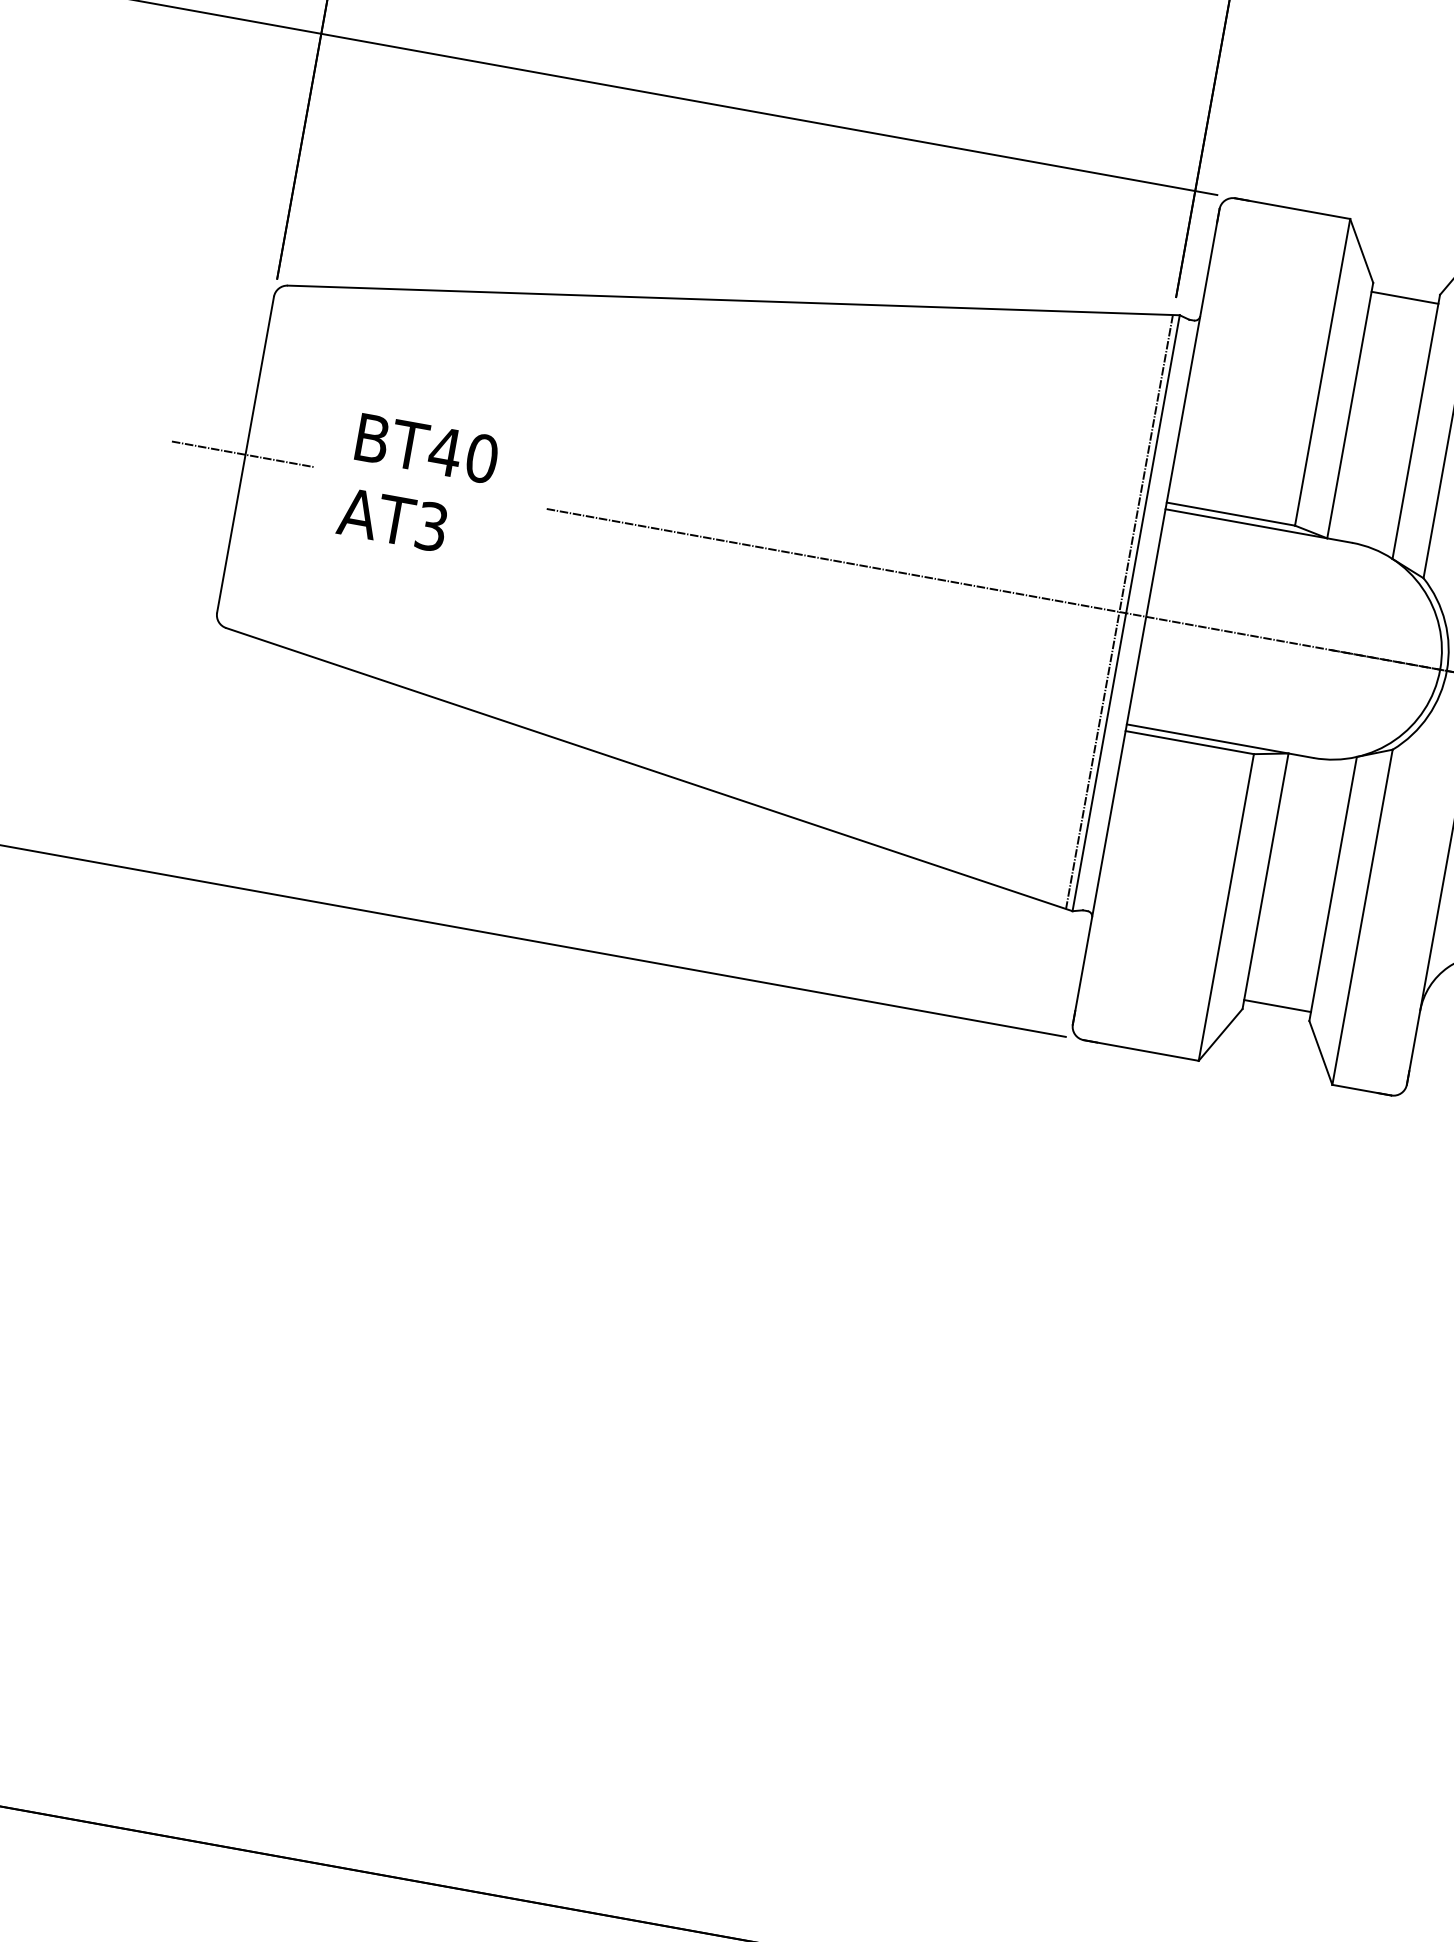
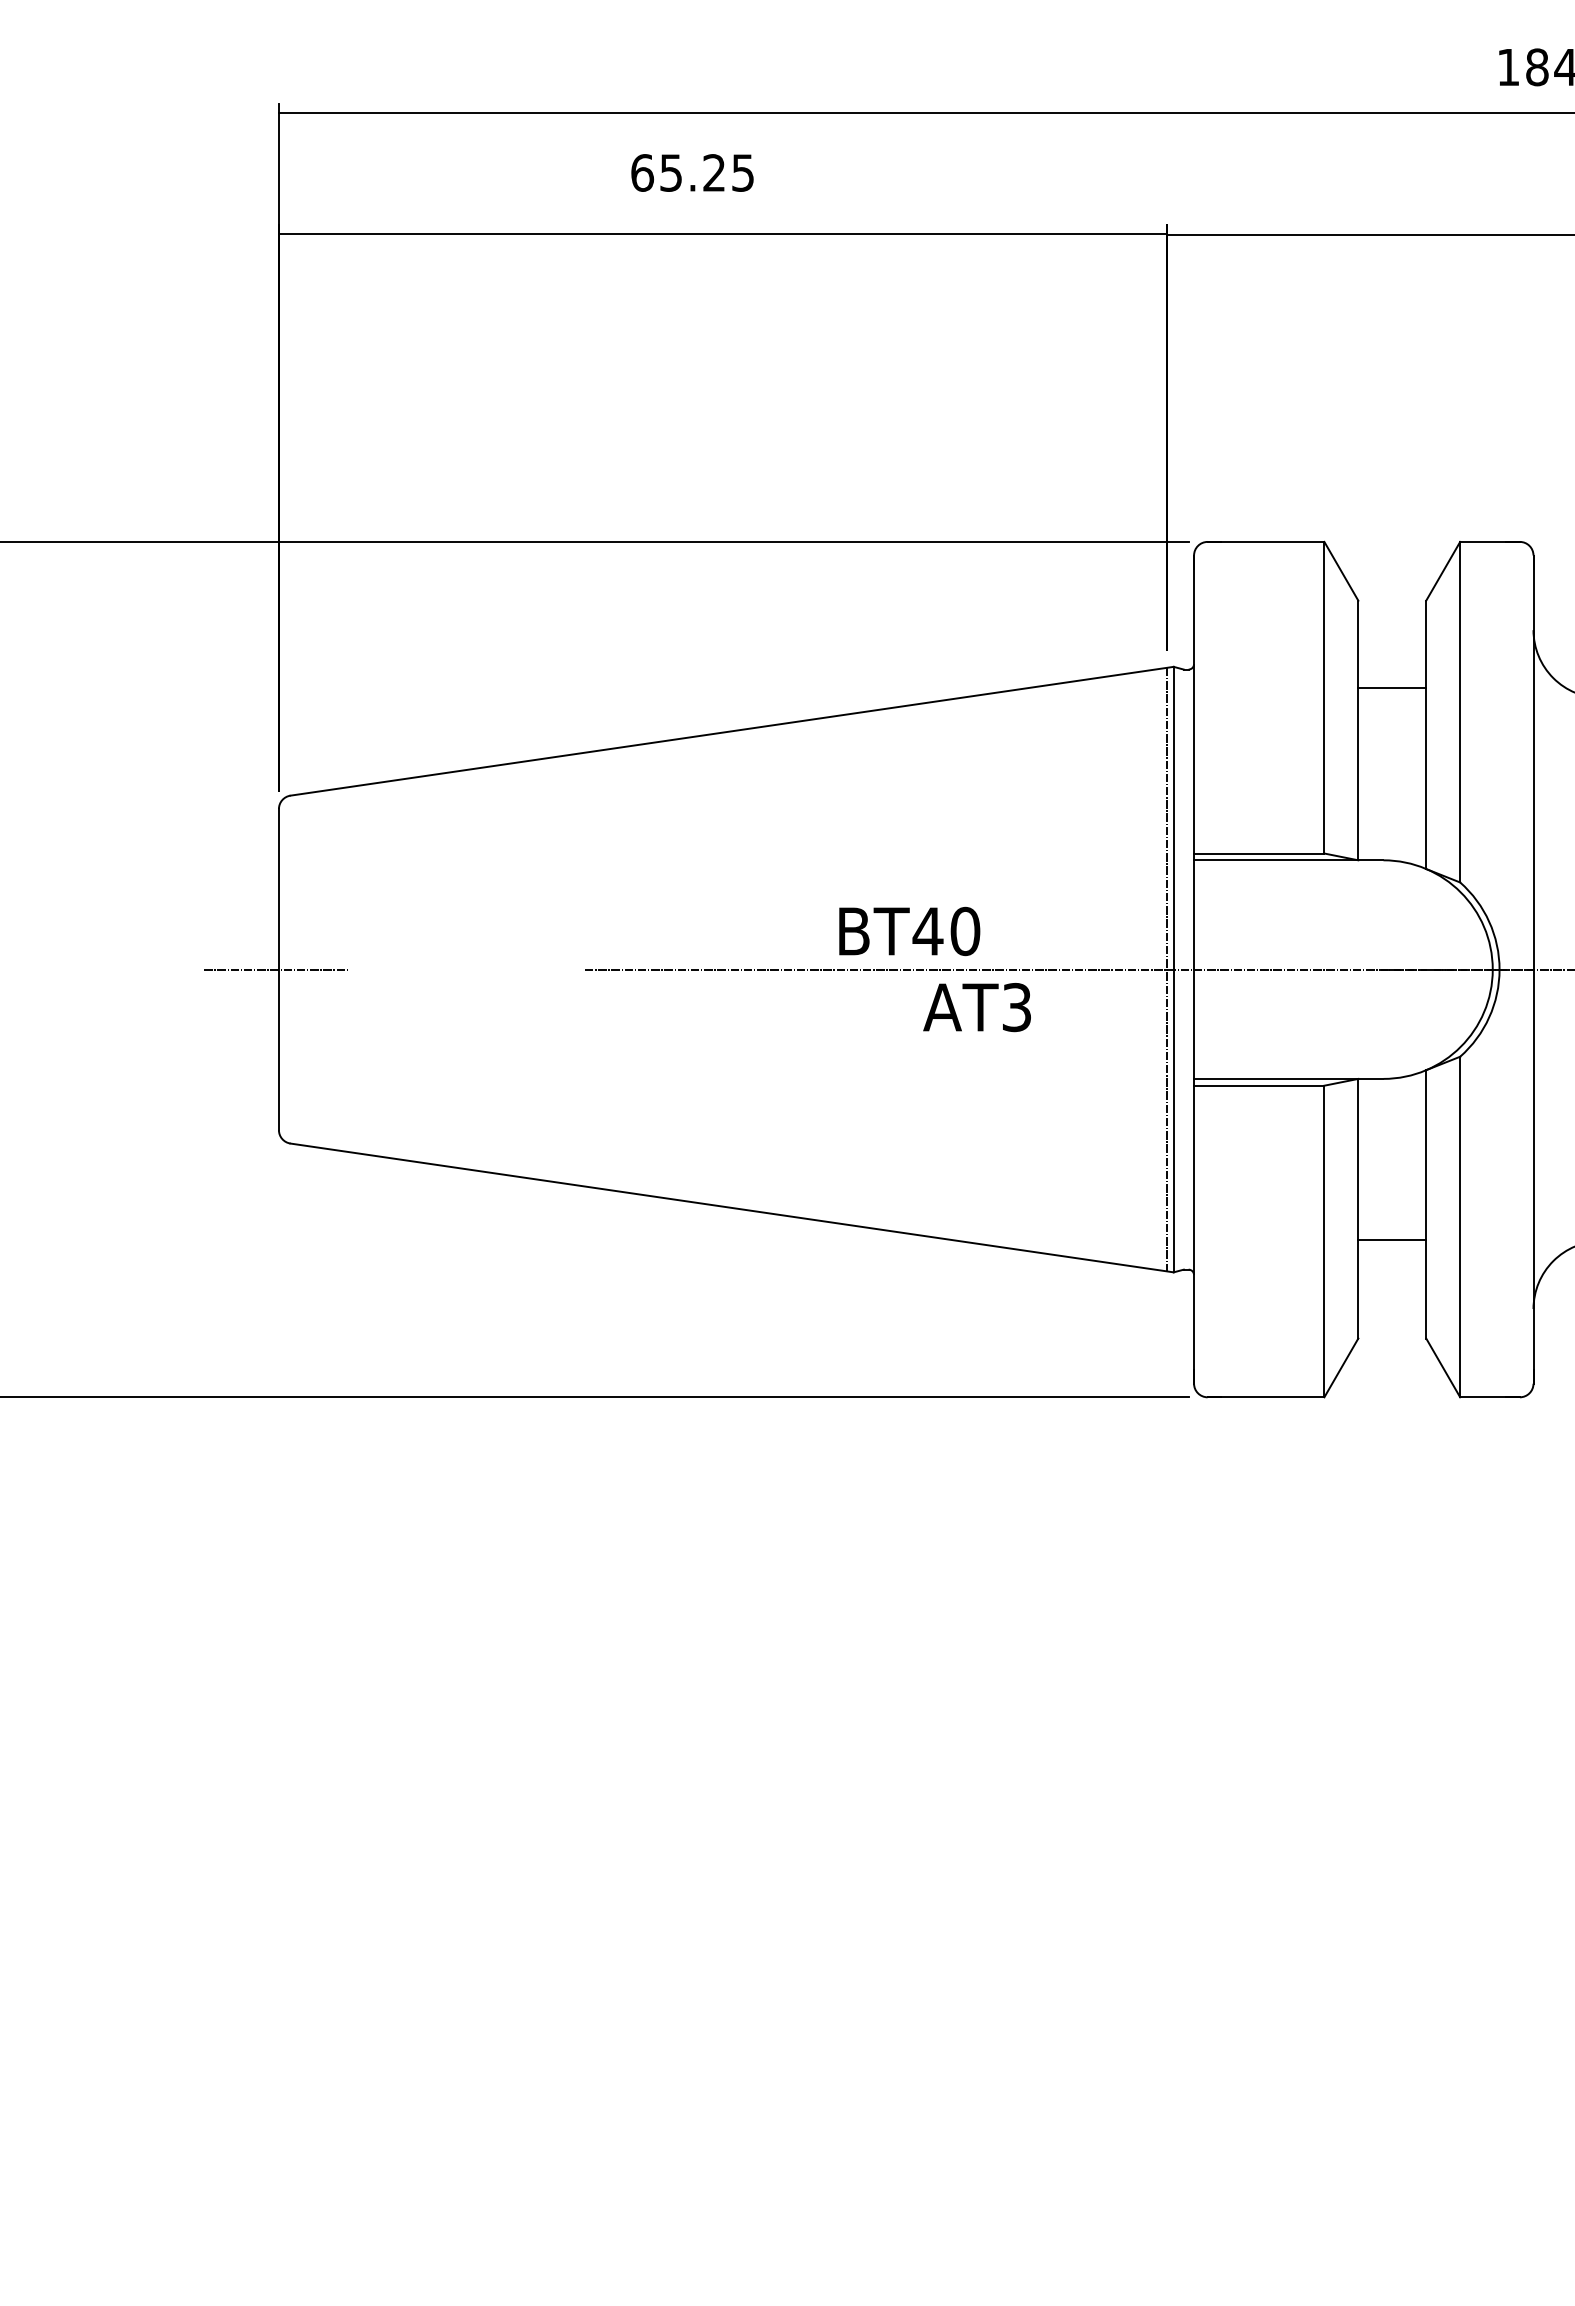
line: (1405, 297) -> (1392, 687), moved
text: (427, 448) -> (909, 931), moved
text: (391, 519) -> (976, 1007), moved
line: (1277, 1006) -> (1392, 1240), moved

